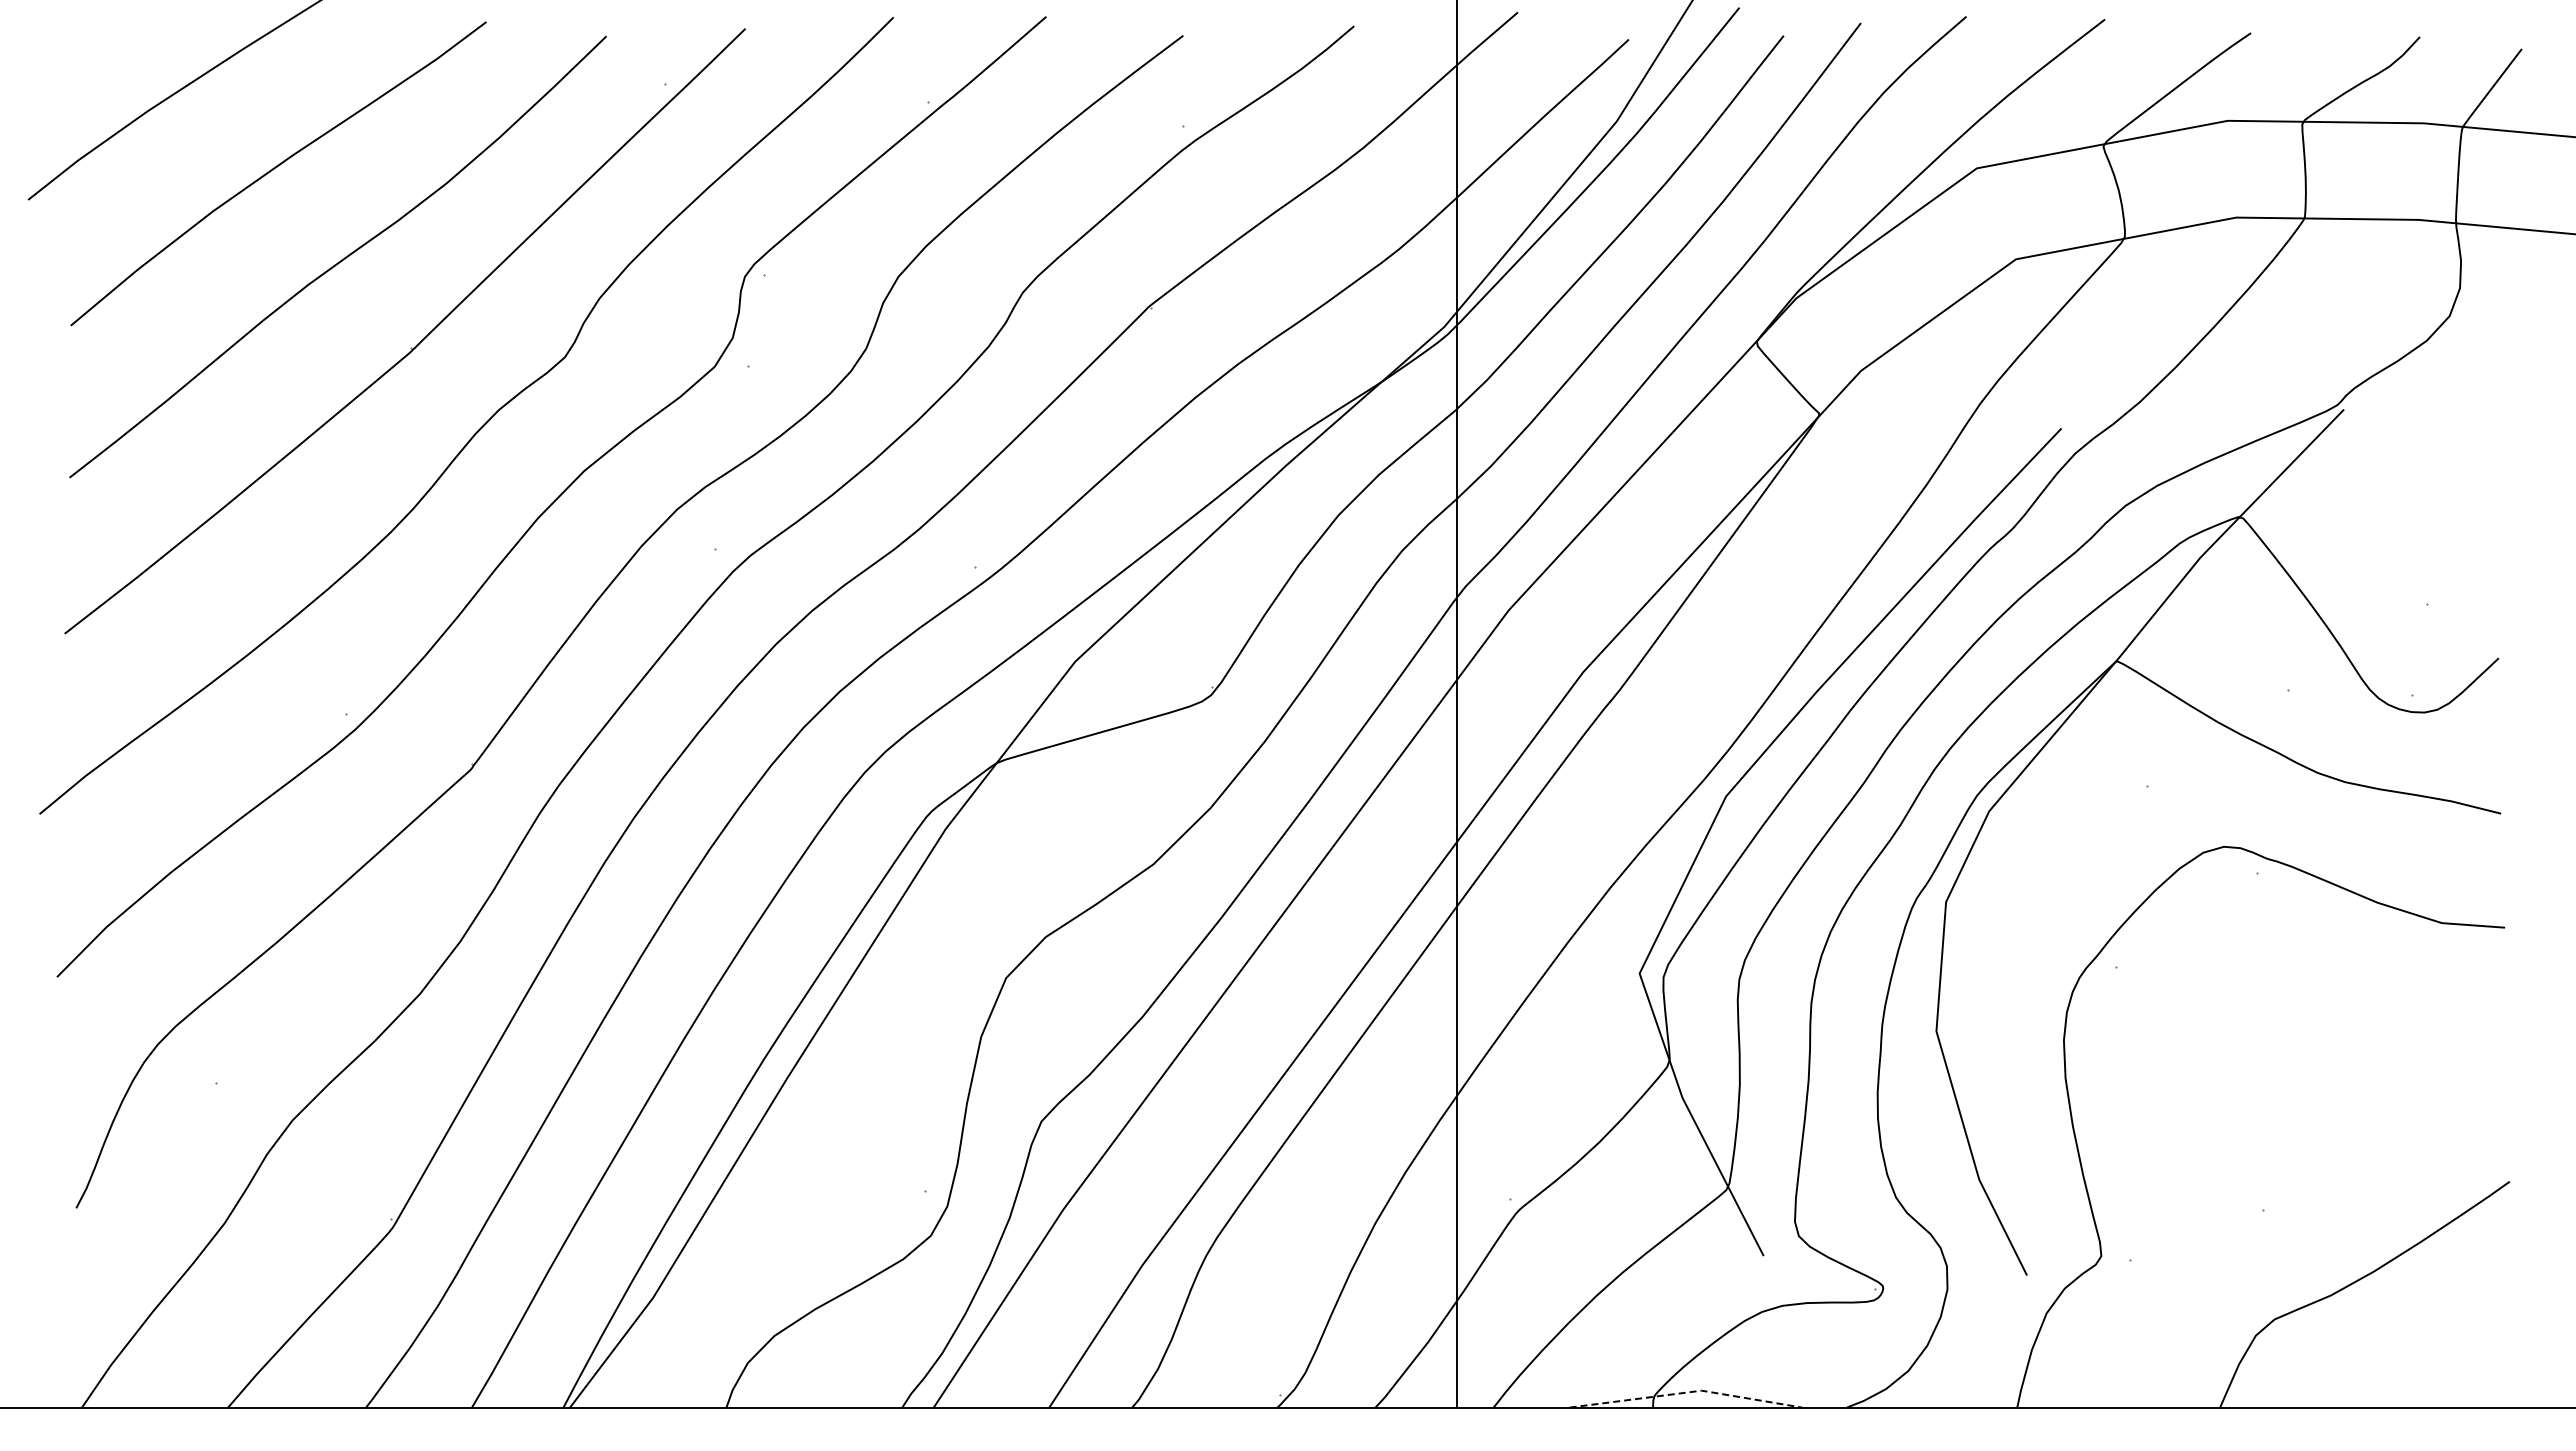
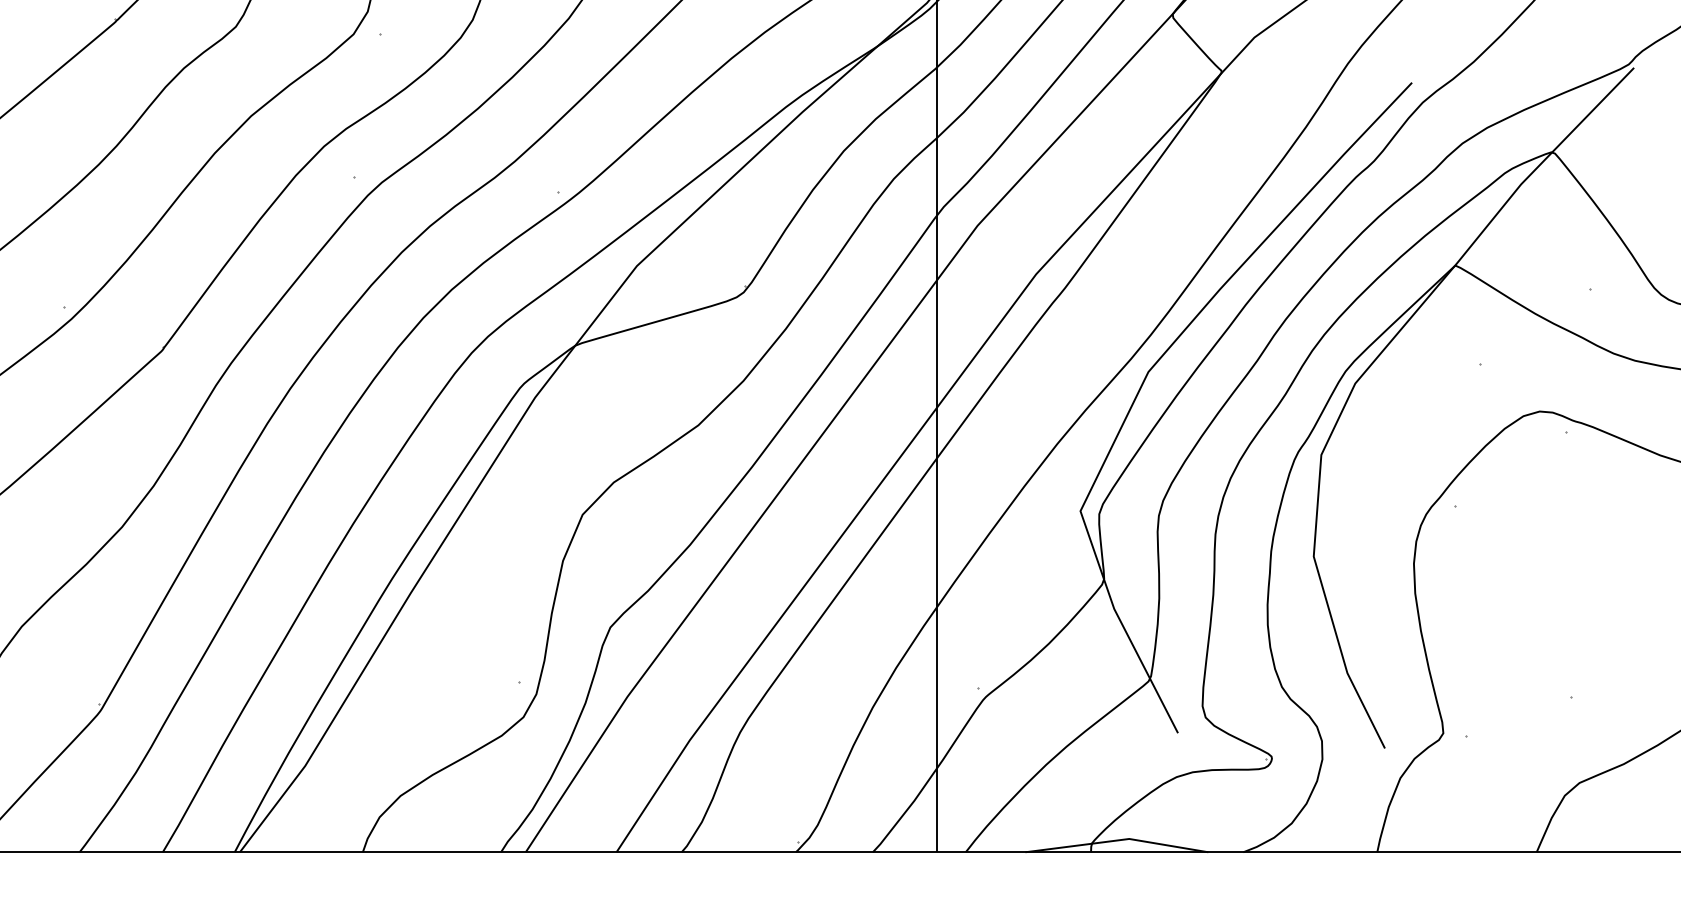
line: (1686, 1392) -> (1117, 840), dashed -> solid

